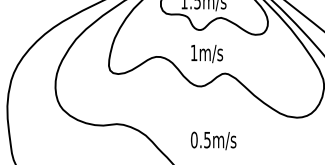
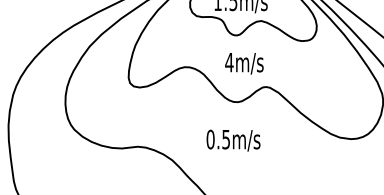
text: (194, 52) -> (229, 62), 1m/s -> 4m/s
text: (213, 140) -> (233, 140), moved

